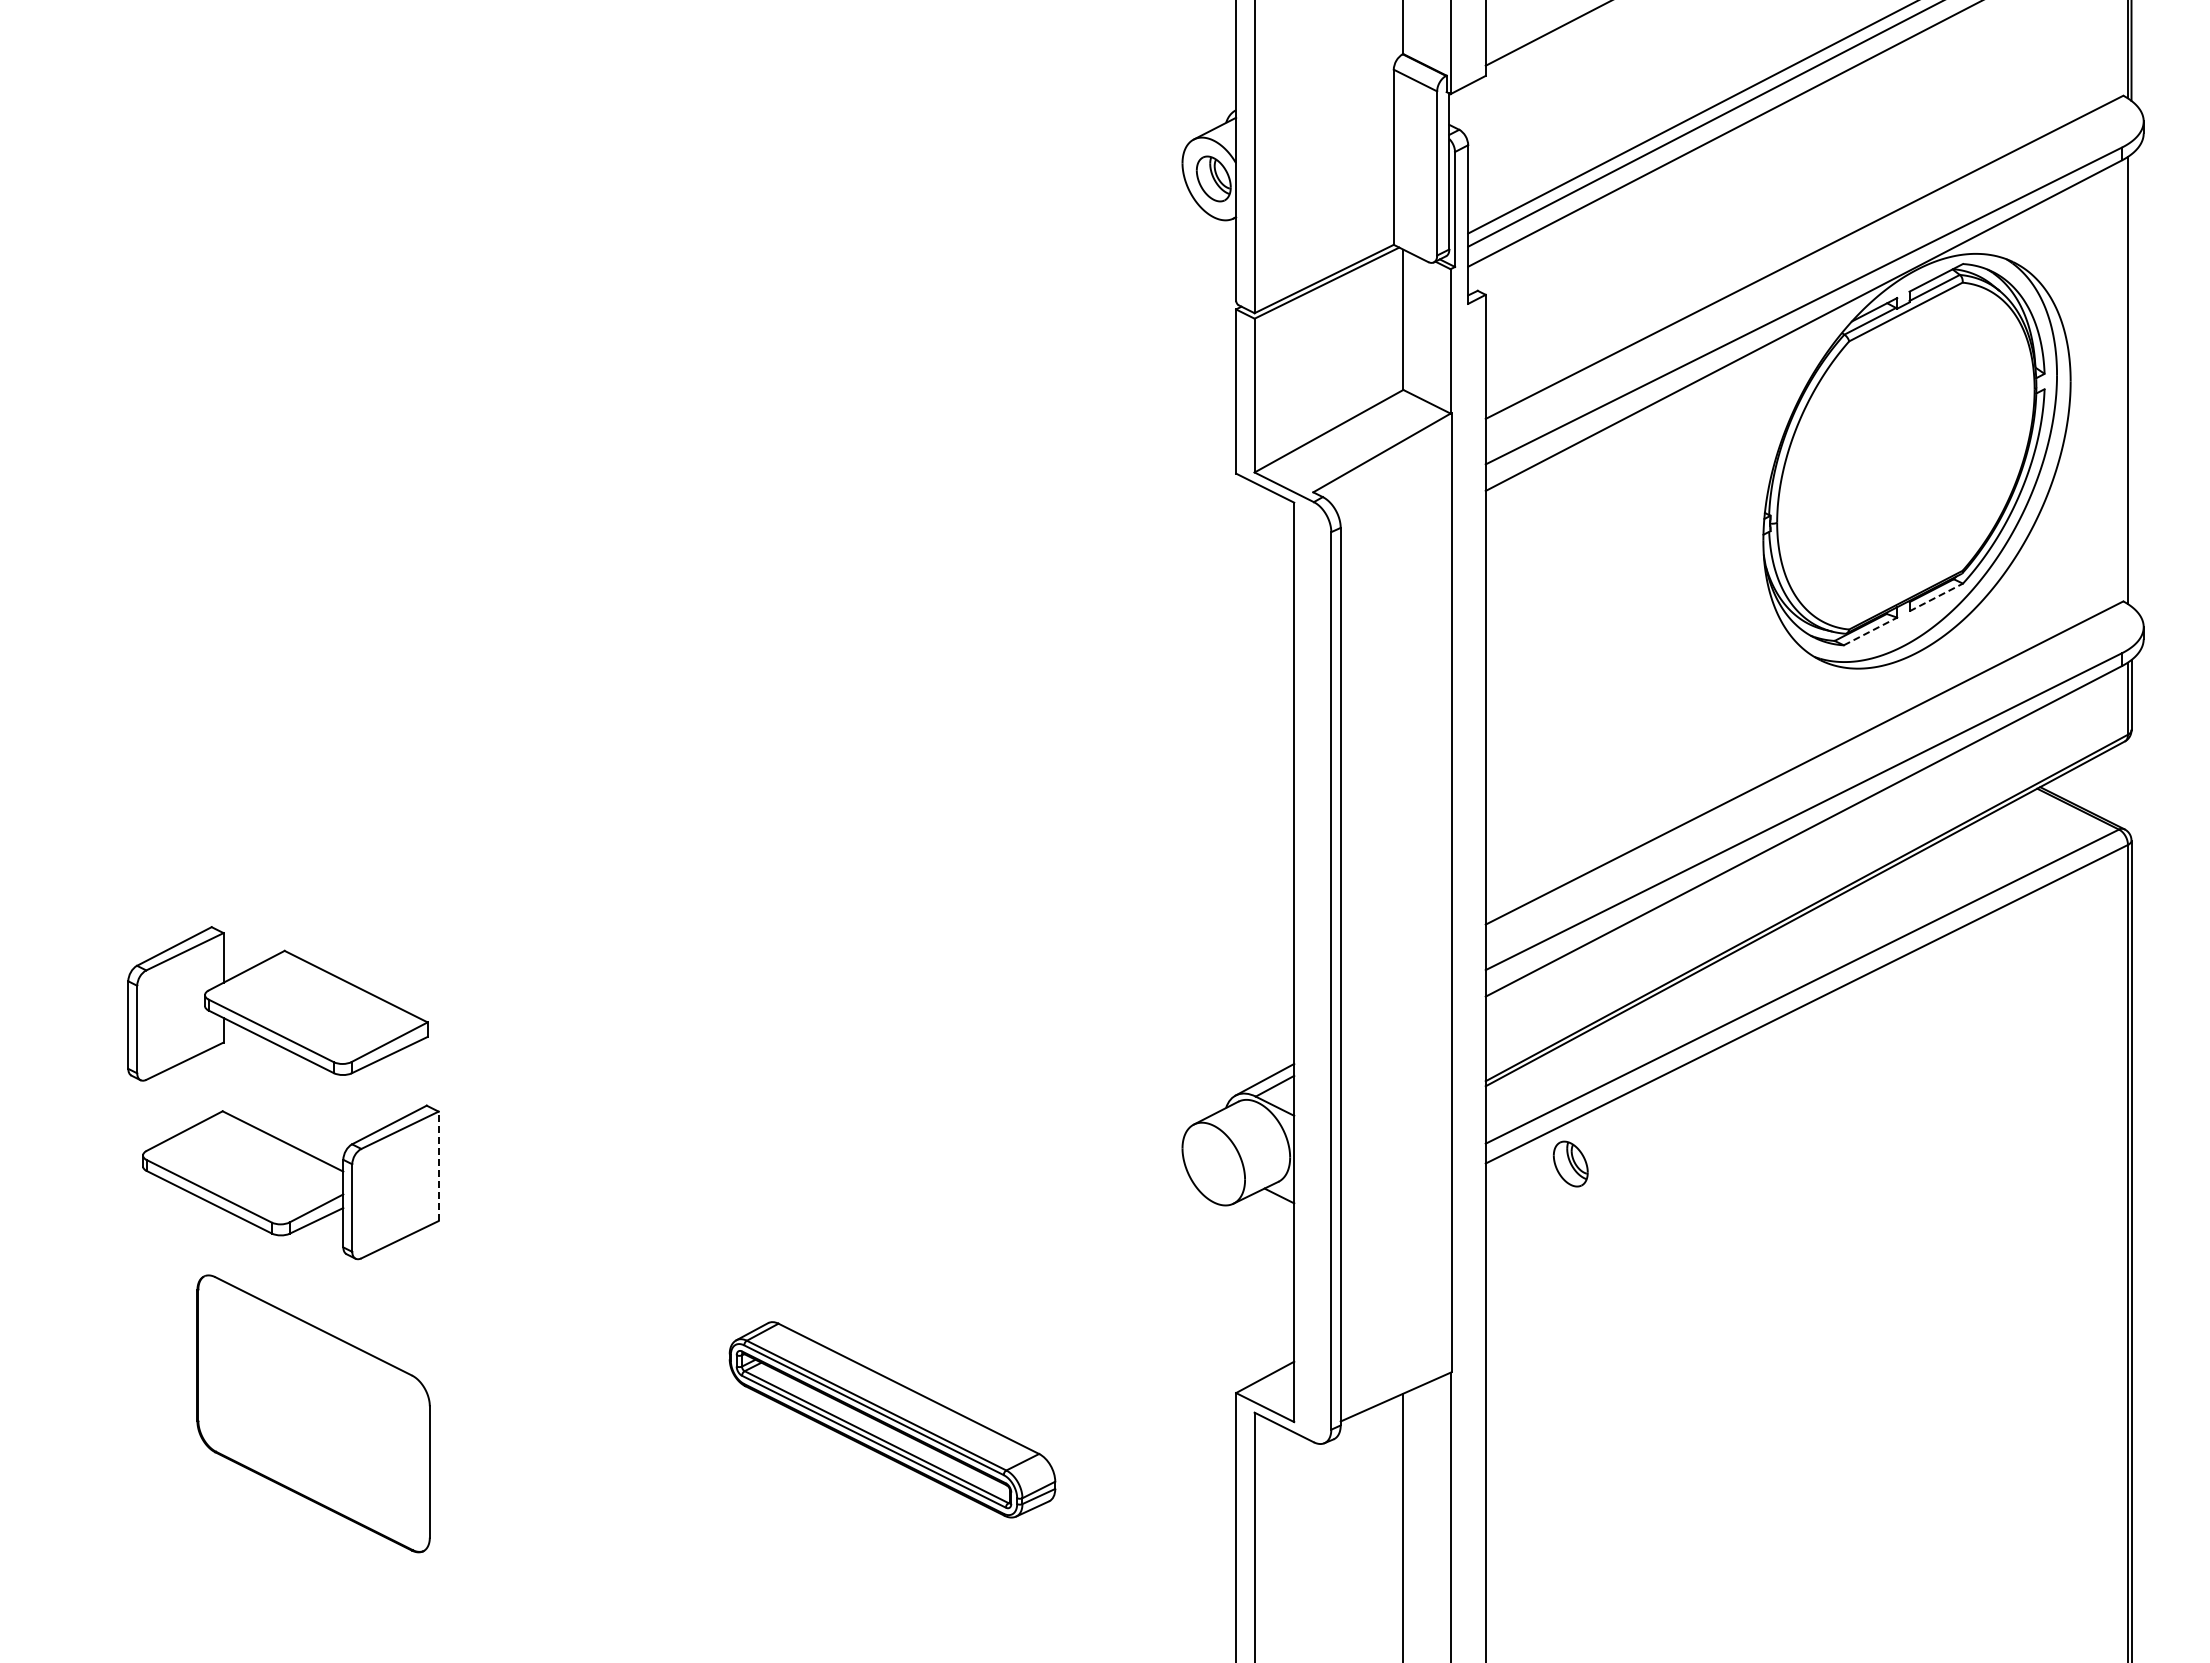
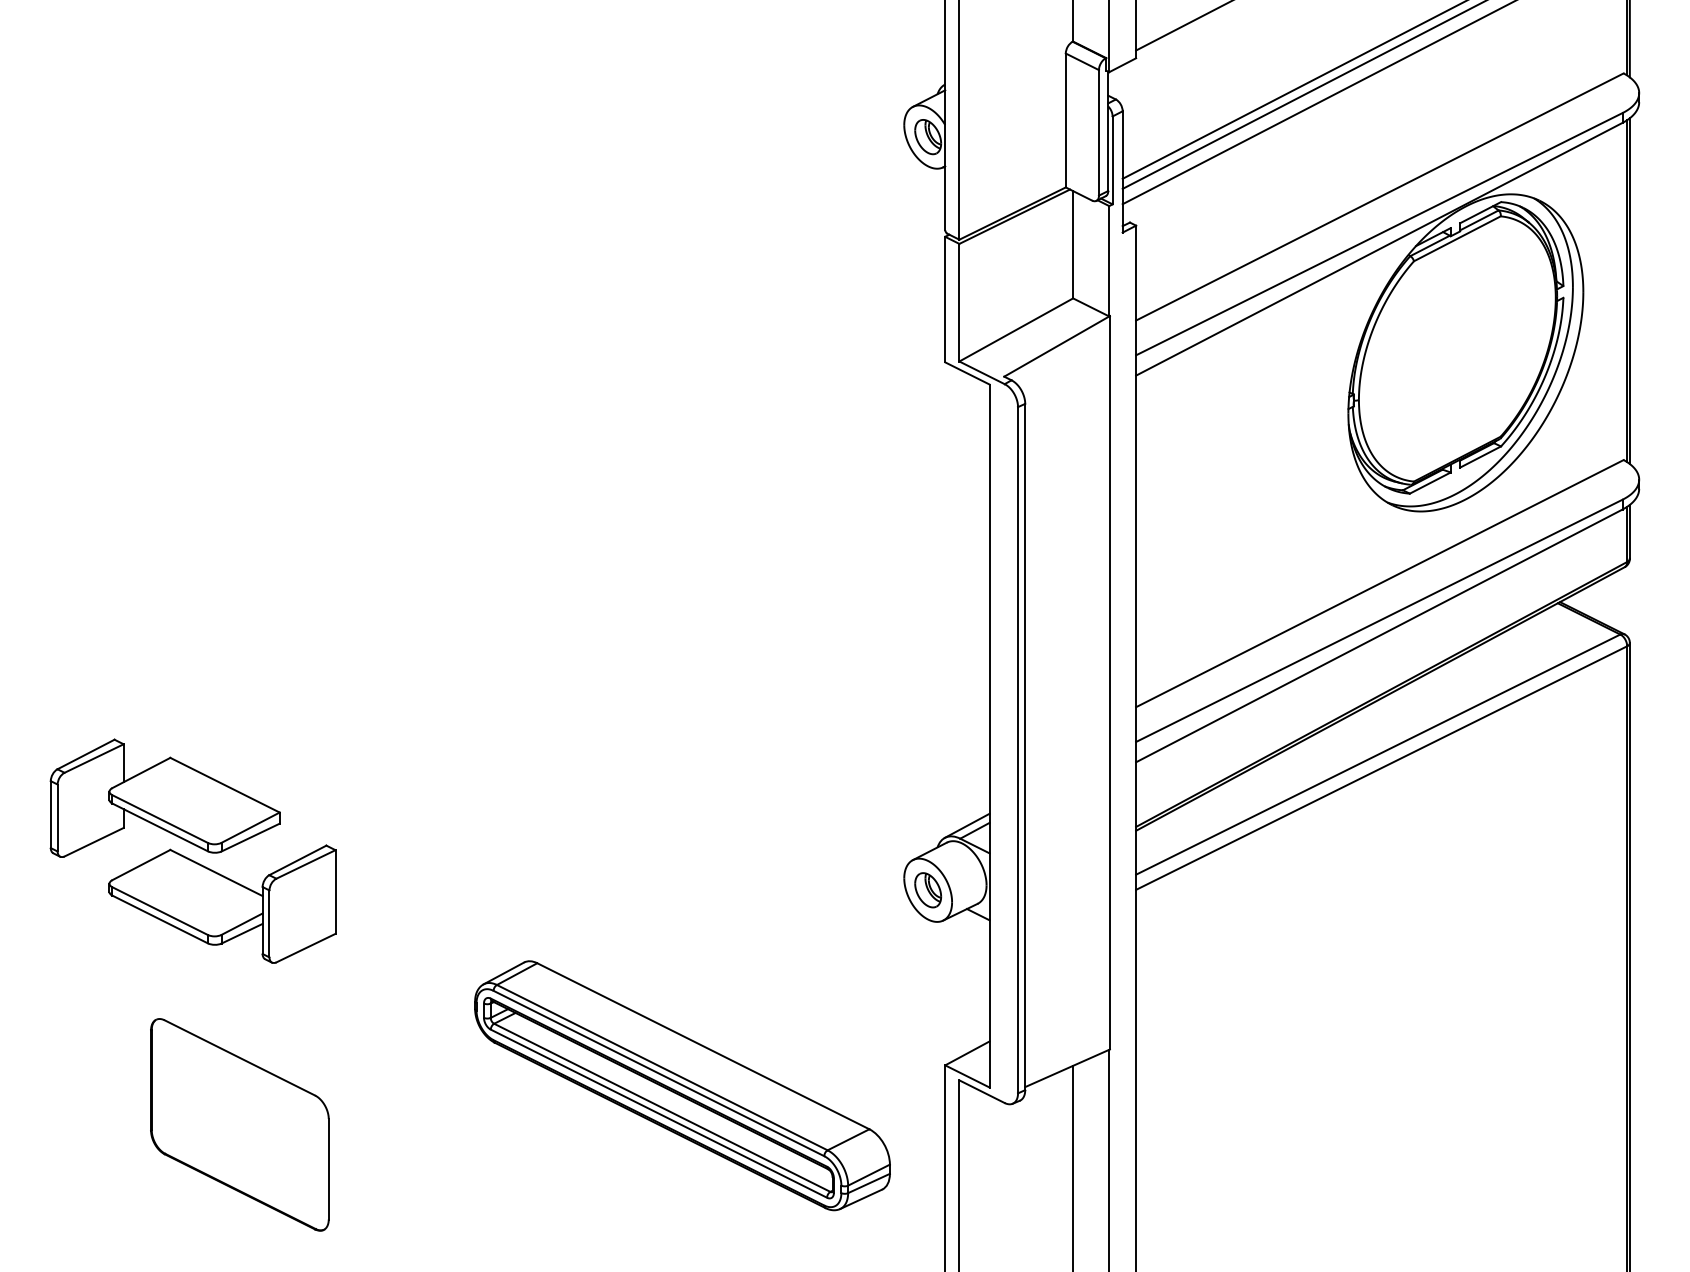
line: (2131, 380) -> (1629, 291), added
line: (1936, 597) -> (1480, 457), dashed -> solid
line: (1870, 631) -> (1430, 483), dashed -> solid
part: (277, 1003) -> (164, 798), moved
part: (1570, 1163) -> (927, 889), moved
line: (438, 1166) -> (335, 892), dashed -> solid
part: (313, 1413) -> (239, 1124), moved
part: (892, 1419) -> (682, 1085), size x1.67

